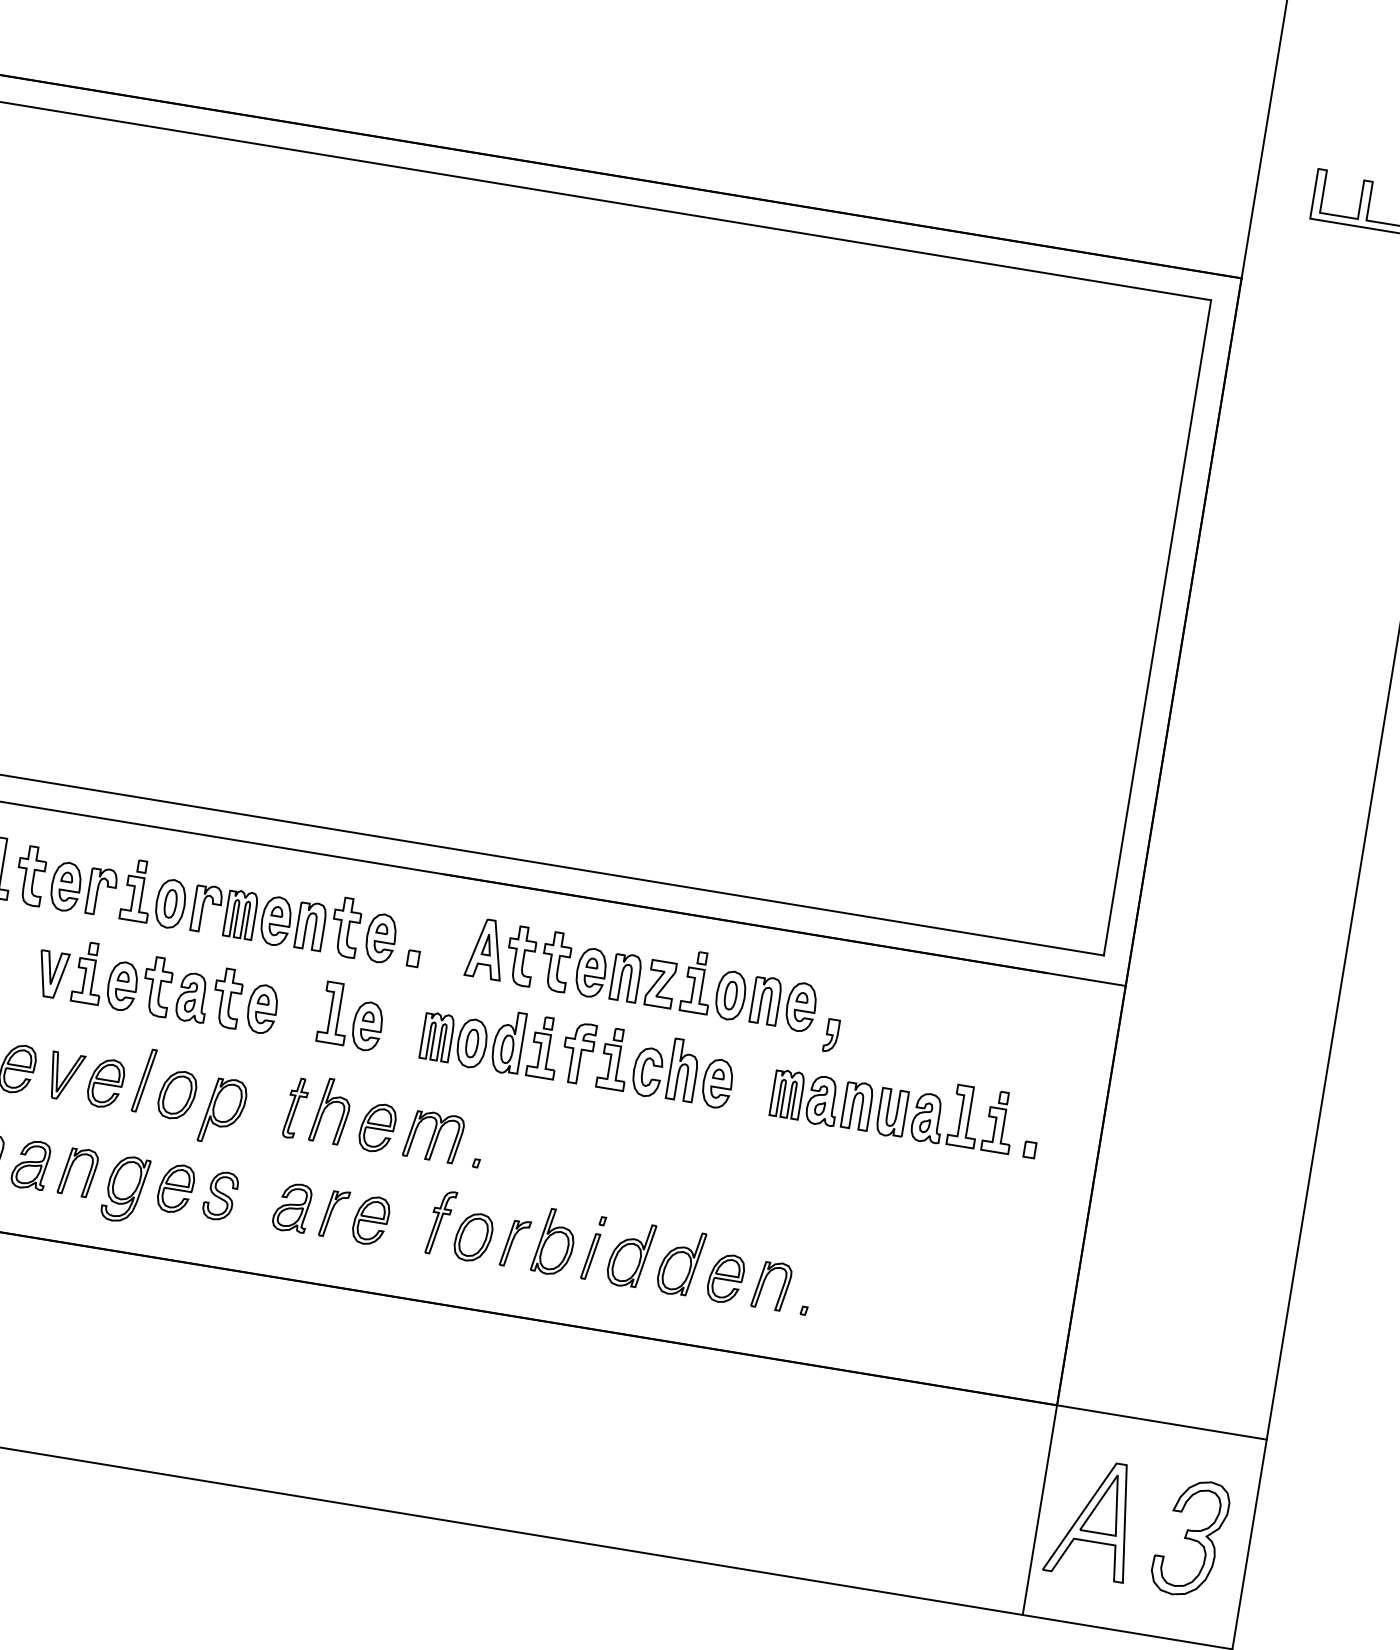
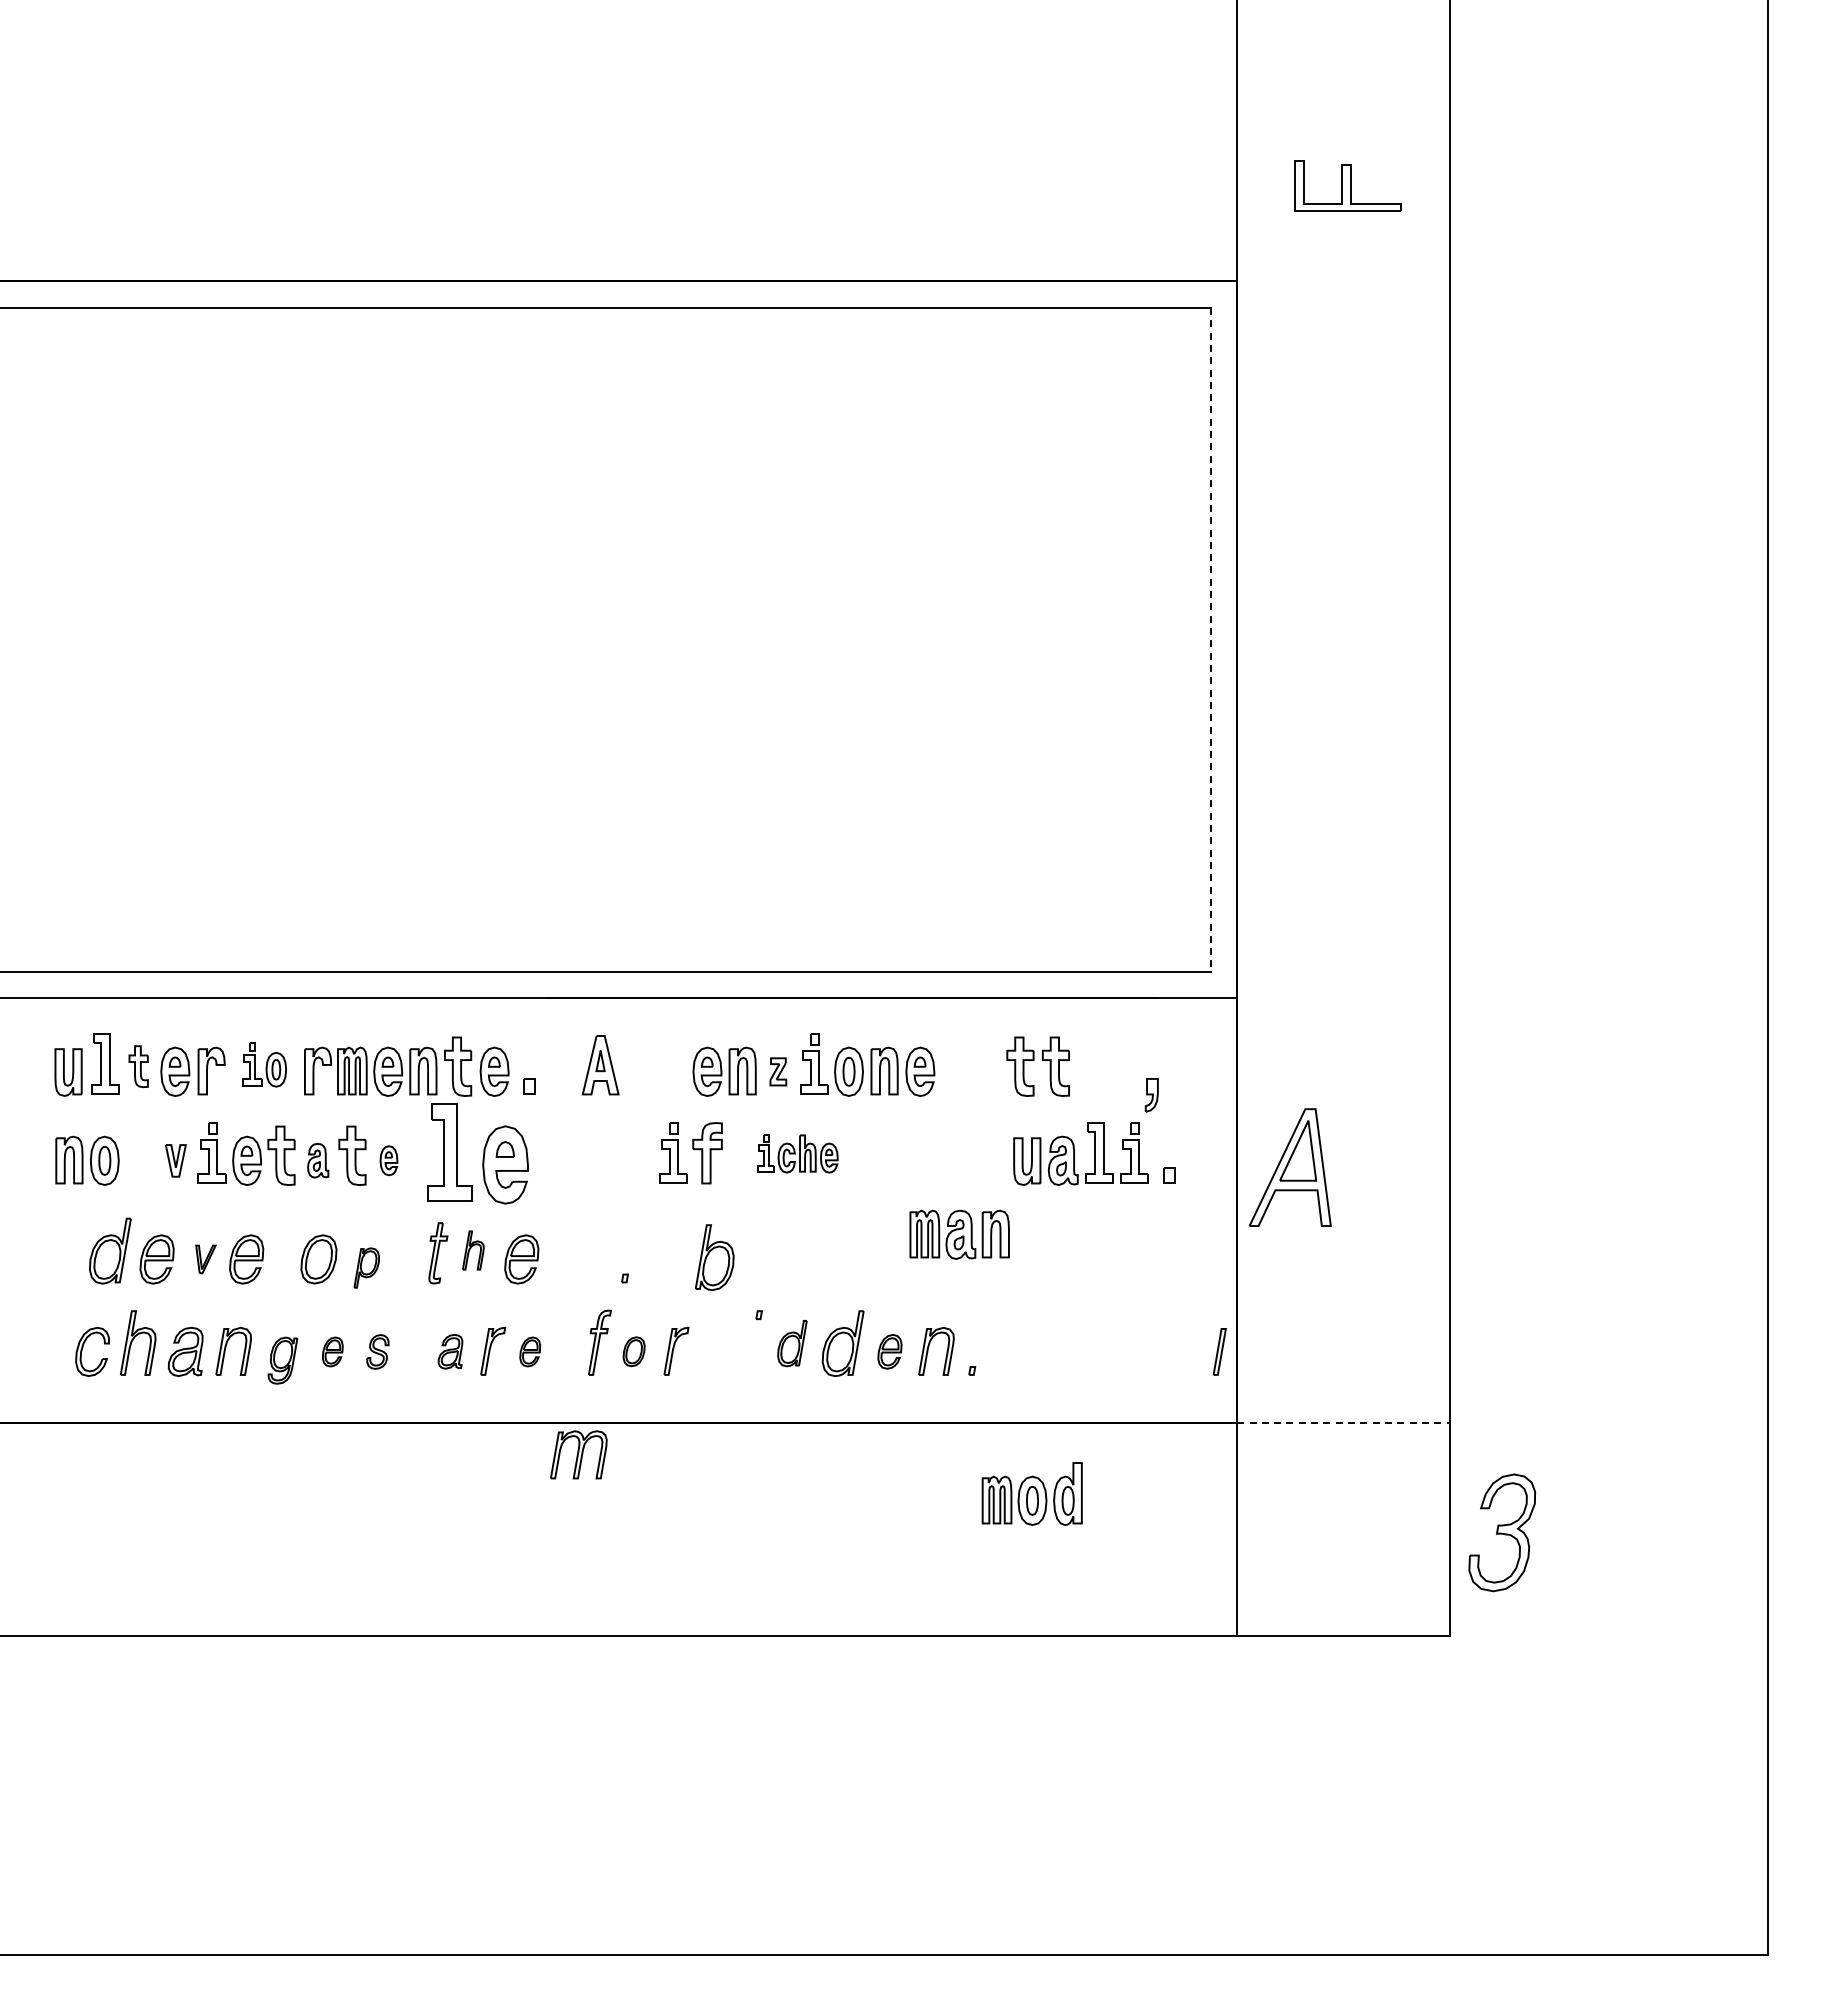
line: (1157, 627) -> (1210, 639), solid -> dashed
part: (30, 875) -> (138, 1066), size x0.7
part: (155, 893) -> (264, 1064), size x0.7
part: (535, 952) -> (1034, 1060), moved
part: (51, 974) -> (175, 1160), size x0.7
part: (661, 983) -> (778, 1071), size x0.6
part: (191, 997) -> (317, 1160), size x0.7
part: (262, 1008) -> (388, 1160), size x0.6
part: (351, 1016) -> (478, 1153), size x1.6
part: (472, 1036) -> (1031, 1493), moved
part: (831, 1036) -> (1151, 1095), moved
part: (666, 1067) -> (797, 1153), size x0.6
part: (65, 1076) -> (205, 1259), size x0.6
part: (143, 1080) -> (283, 1250), removed
part: (821, 1100) -> (959, 1234), moved
part: (223, 1110) -> (366, 1267), size x0.6
part: (331, 1111) -> (473, 1250), size x0.6
part: (433, 1136) -> (578, 1454), moved
part: (125, 1188) -> (282, 1360), size x0.7
part: (175, 1188) -> (332, 1351), size x0.6
part: (220, 1195) -> (377, 1351), size x0.7
part: (292, 1207) -> (450, 1351), size x0.7
part: (370, 1220) -> (529, 1351), size x0.6
part: (472, 1236) -> (633, 1351), size x0.6
part: (554, 1242) -> (714, 1257), moved
part: (631, 1254) -> (792, 1343), size x0.7
part: (590, 1256) -> (1219, 1351), moved
part: (725, 1278) -> (889, 1351), size x0.7
line: (1161, 1422) -> (1343, 1423), solid -> dashed
part: (1092, 1518) -> (1290, 1167), moved
part: (1189, 1537) -> (1501, 1532), moved

